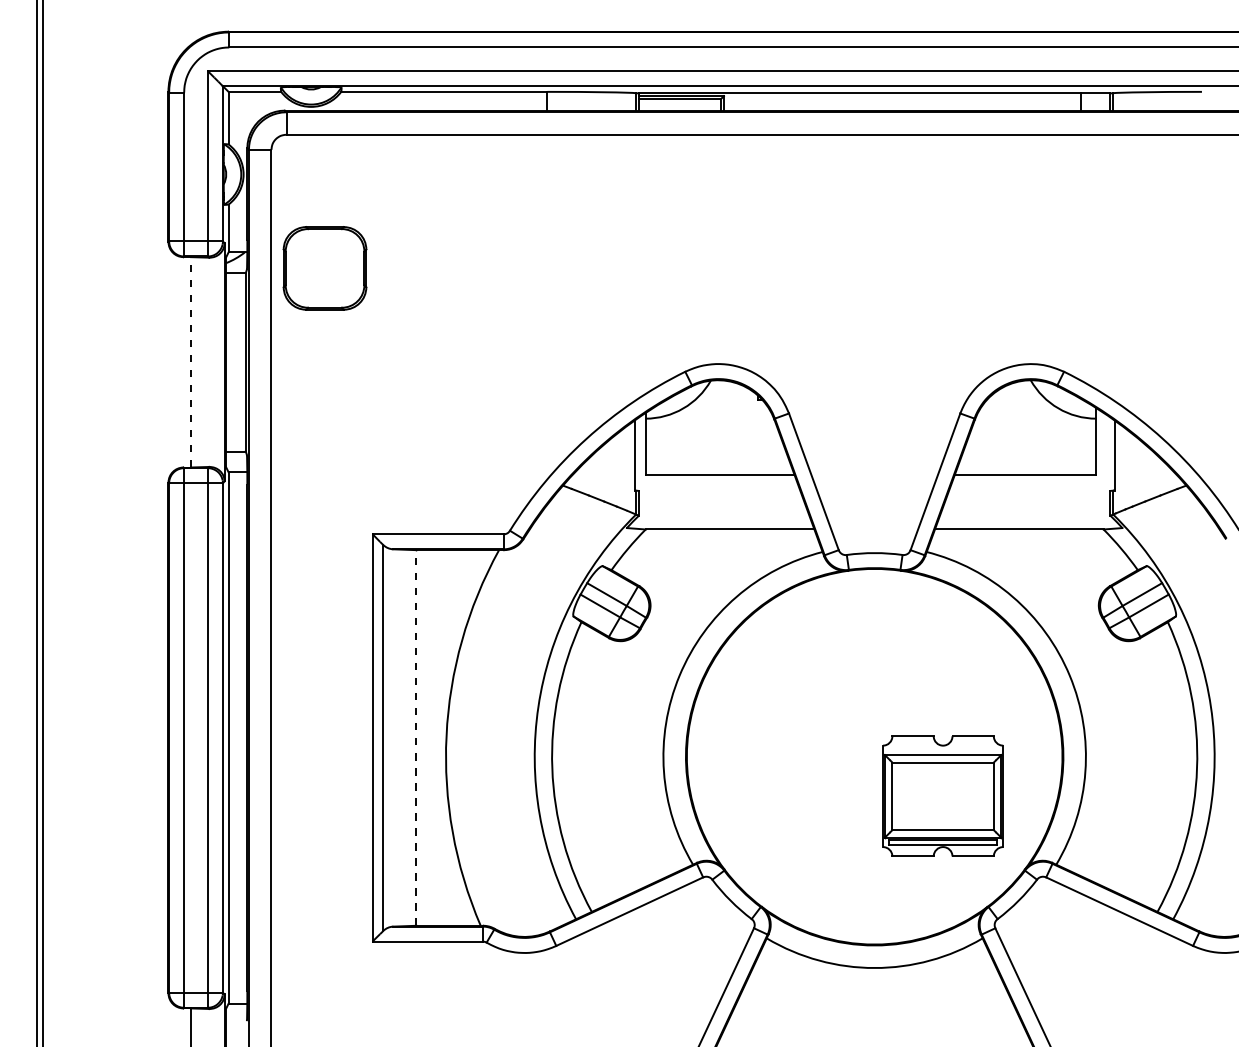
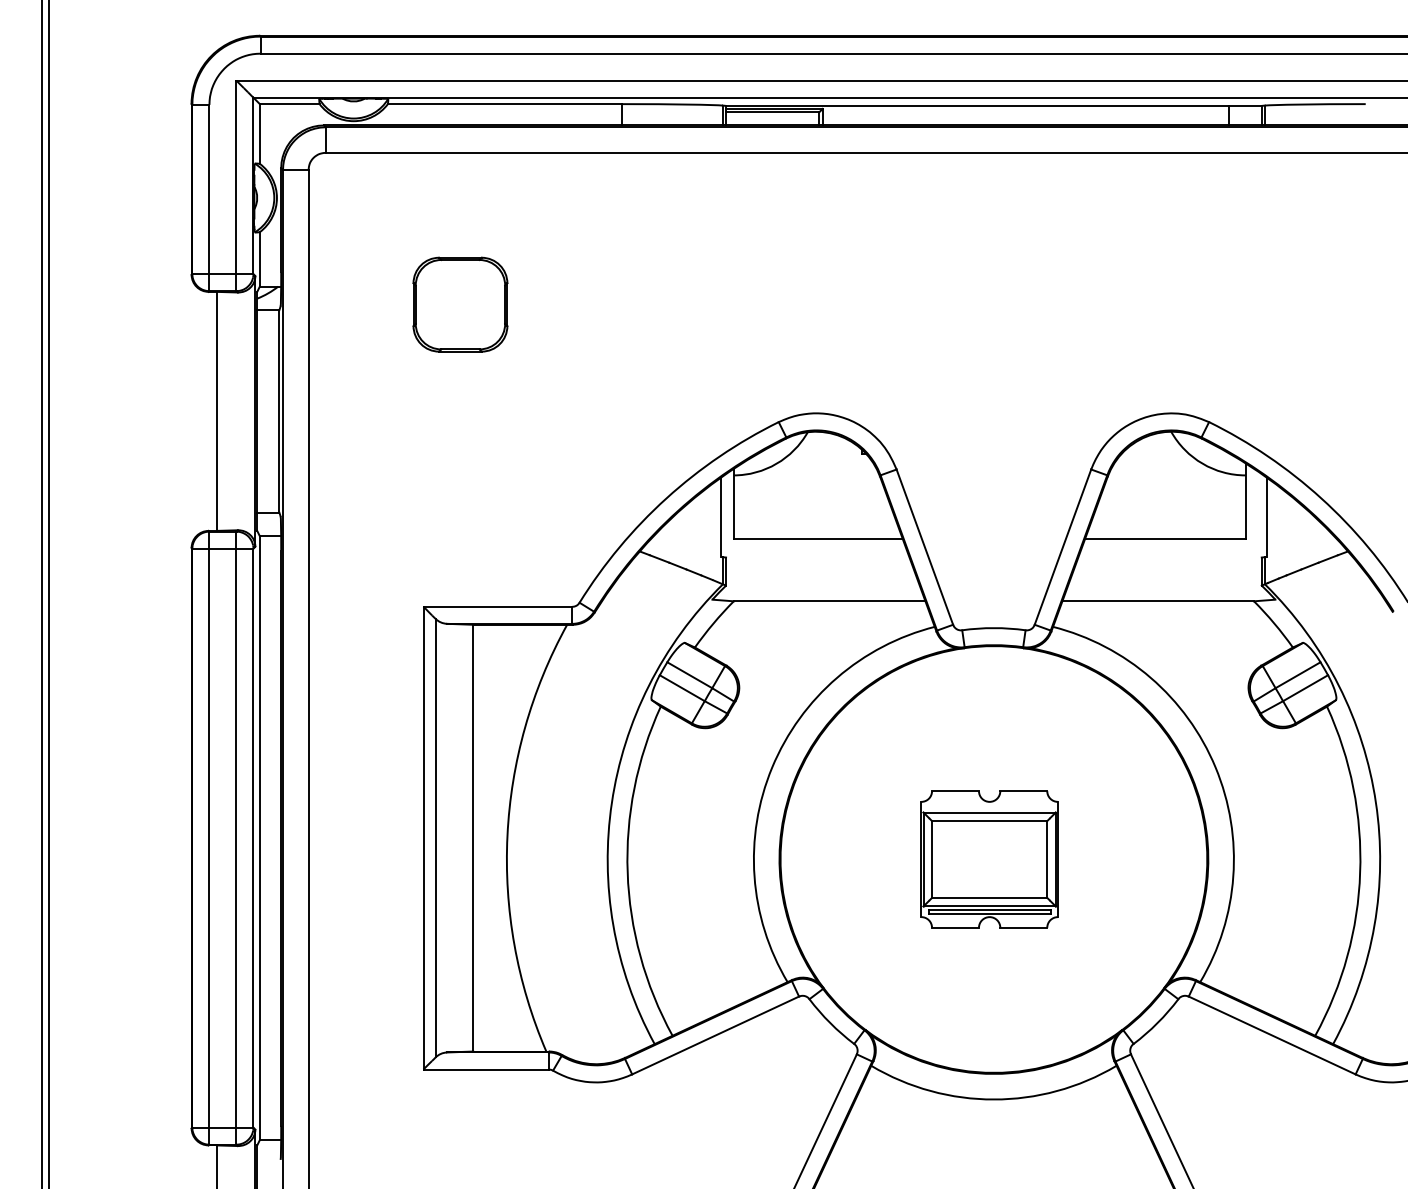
part: (325, 268) -> (460, 304), moved
line: (191, 361) -> (217, 410), dashed -> solid
line: (416, 737) -> (473, 837), dashed -> solid
part: (942, 796) -> (989, 859), moved

